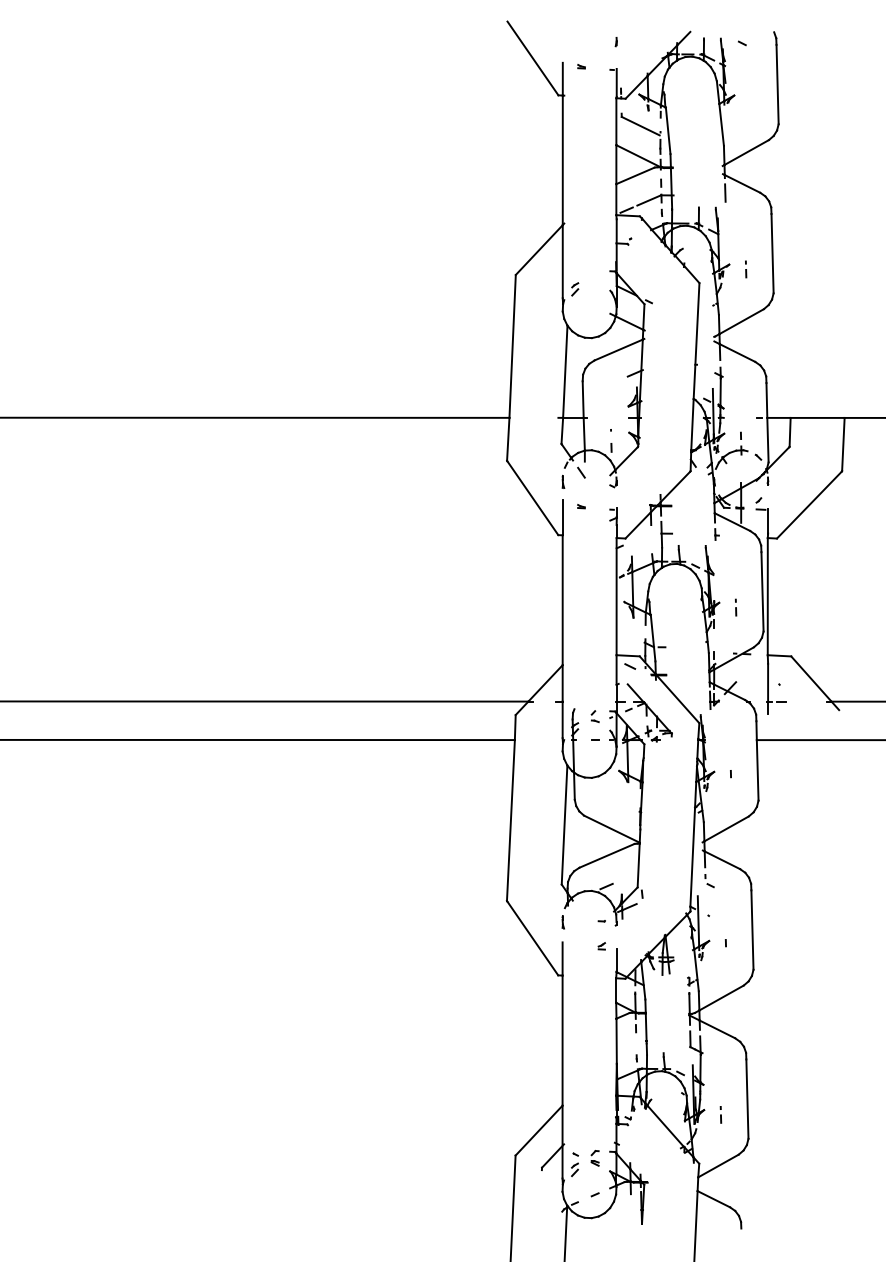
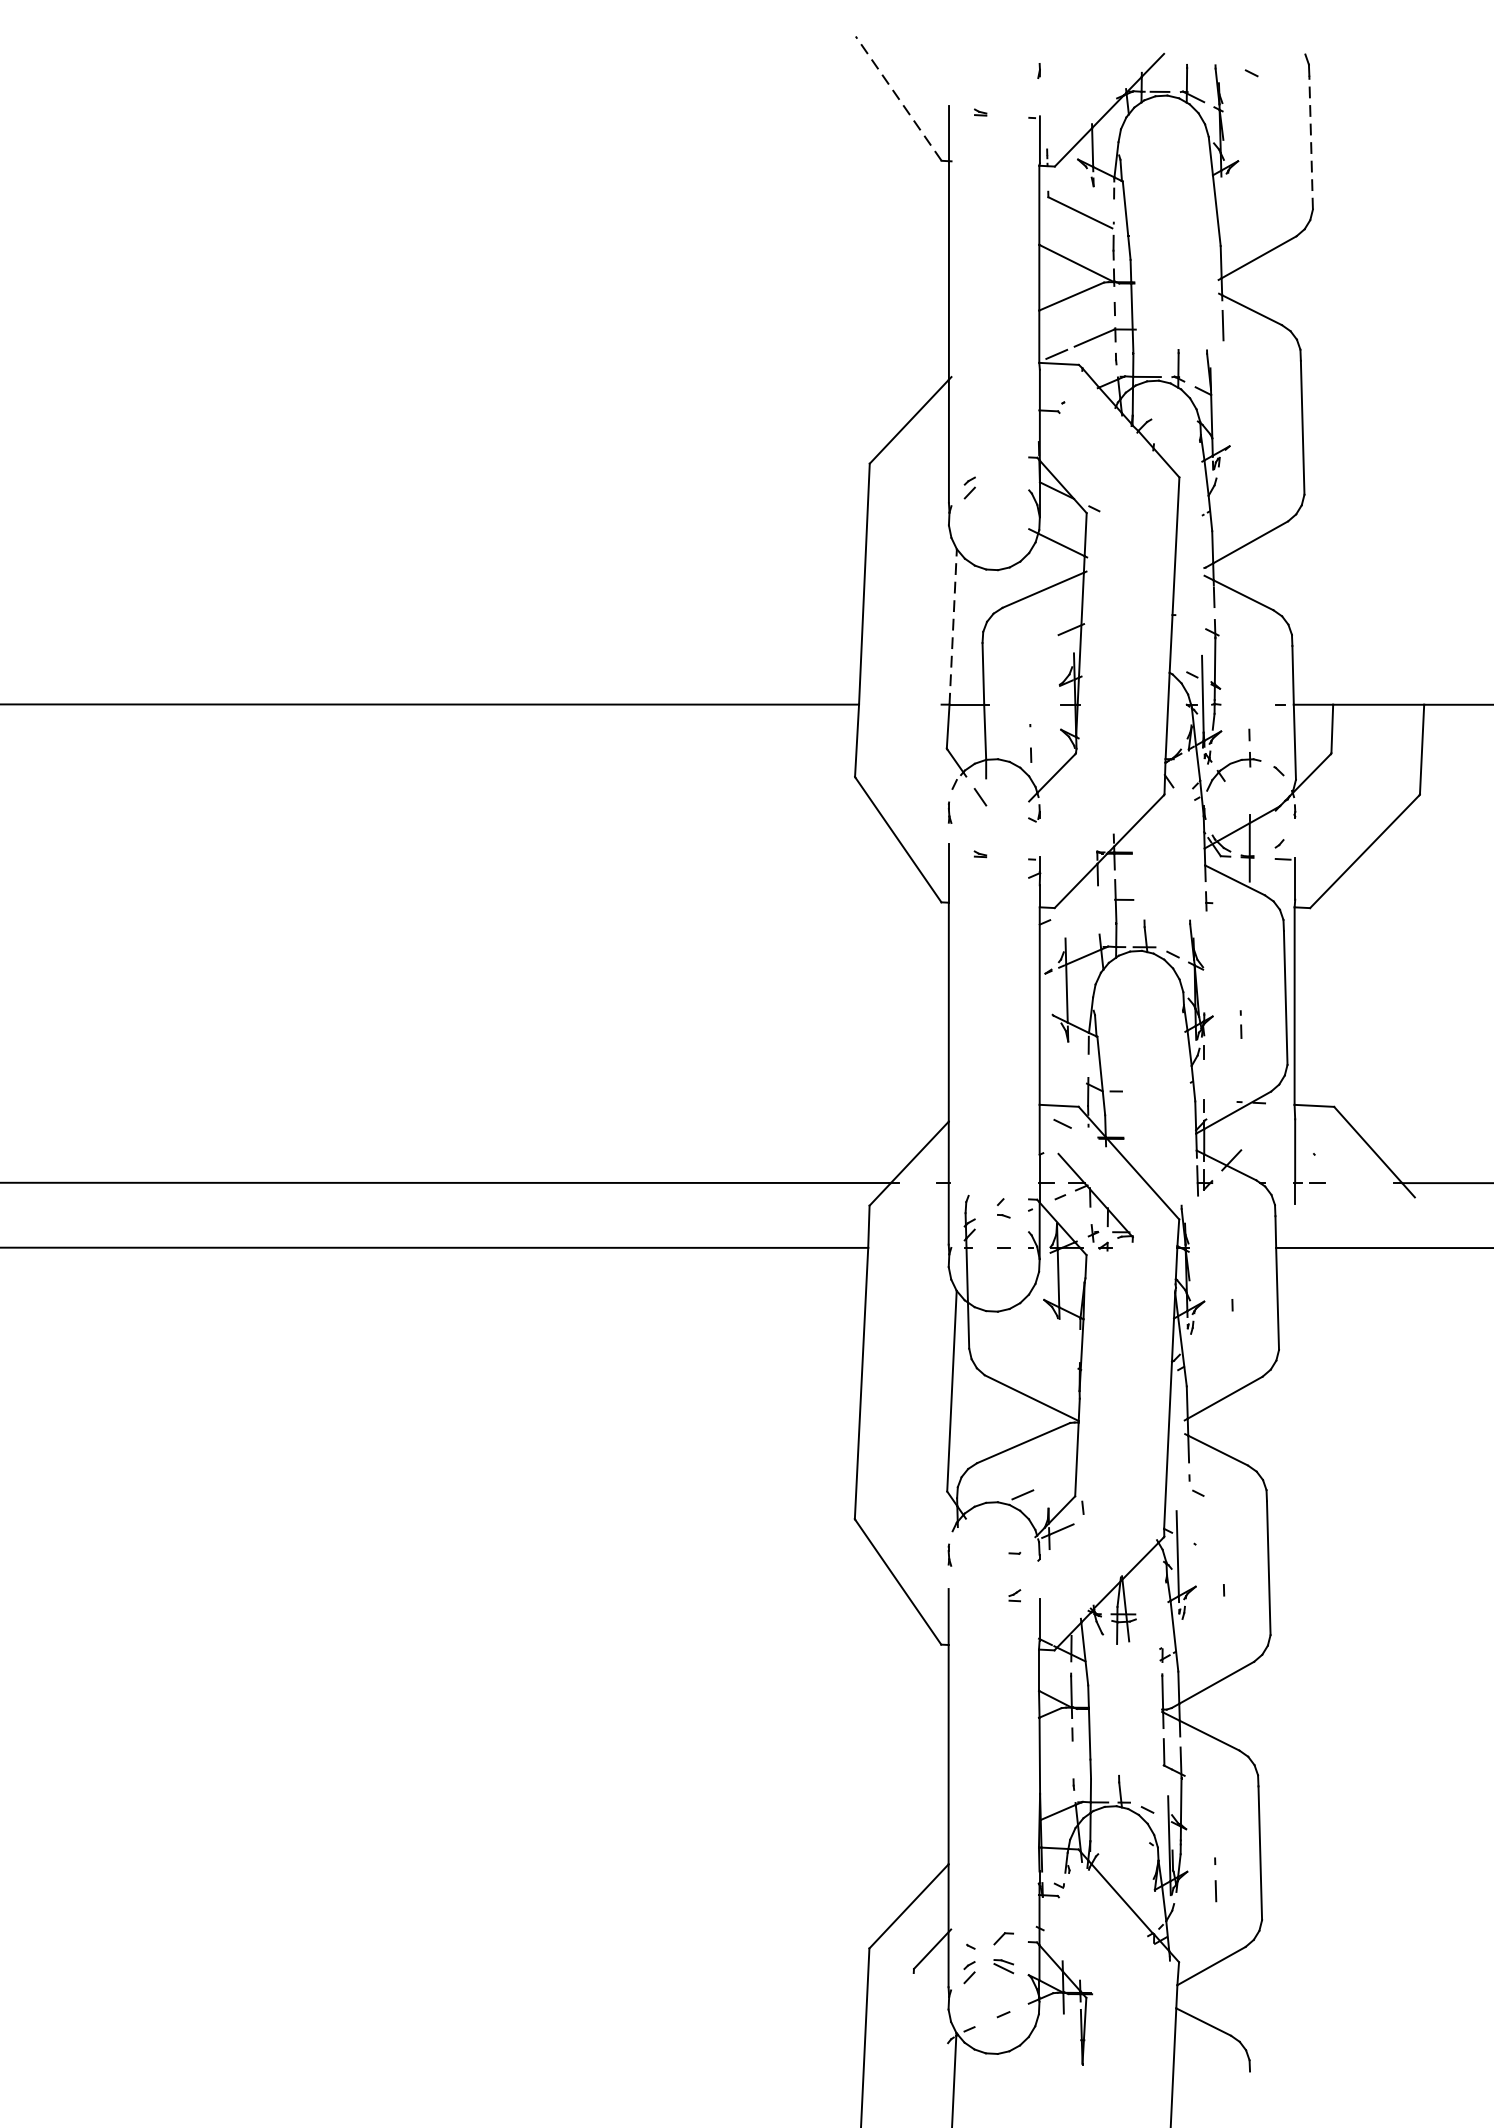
line: (532, 58) -> (897, 98), solid -> dashed
line: (777, 84) -> (1311, 142), solid -> dashed
line: (746, 269) -> (1258, 454), removed
line: (565, 371) -> (953, 626), solid -> dashed
part: (720, 1114) -> (1214, 1879), size x1.6
part: (594, 1158) -> (1002, 1953), size x1.6

